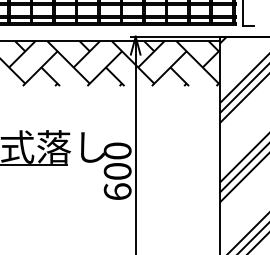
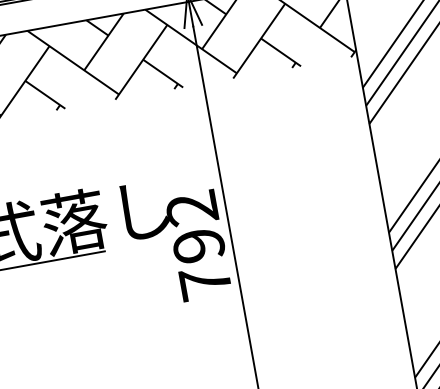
text: (117, 171) -> (198, 245), 600 -> 792

